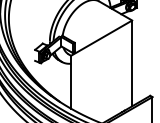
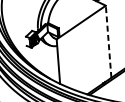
line: (132, 63) -> (108, 41), solid -> dashed

